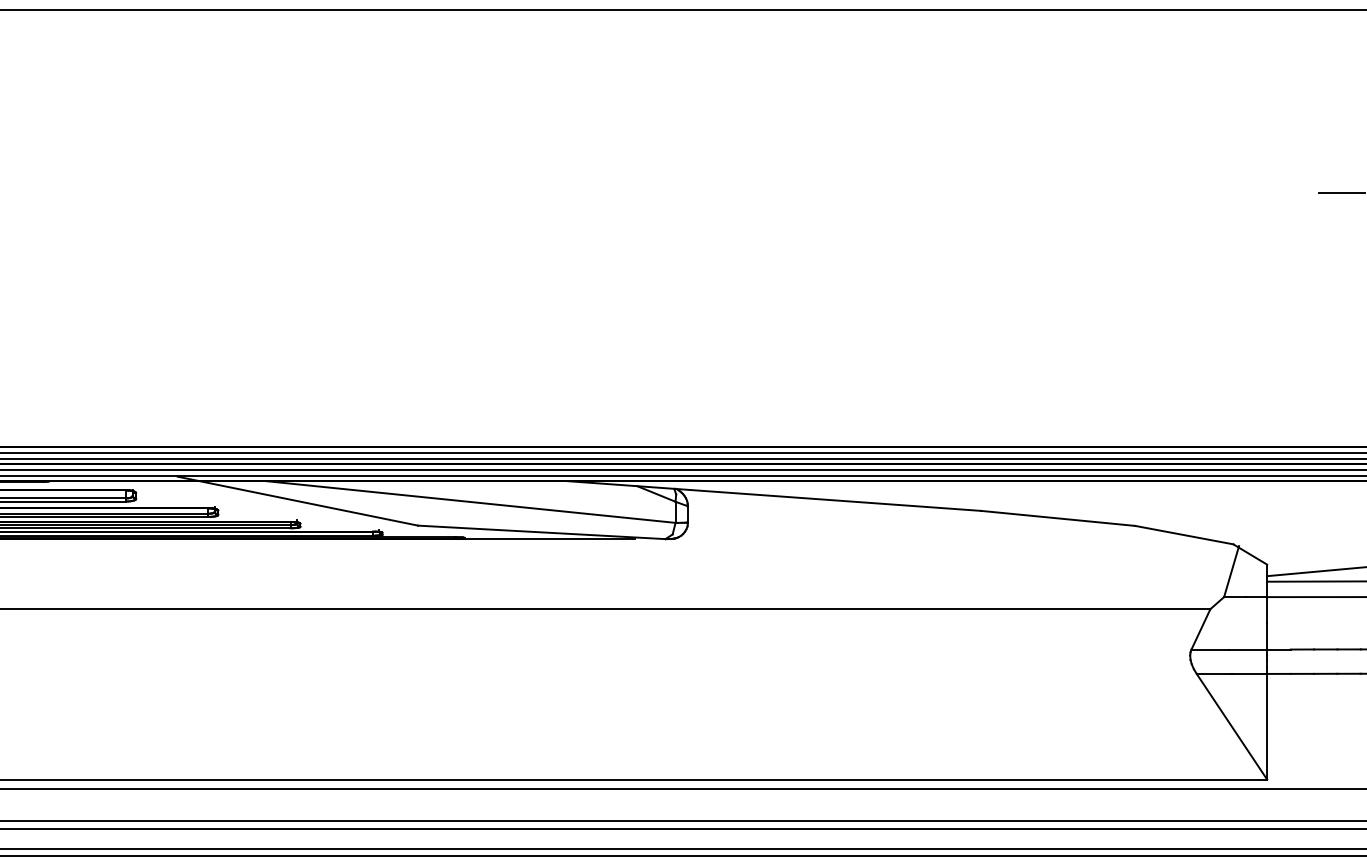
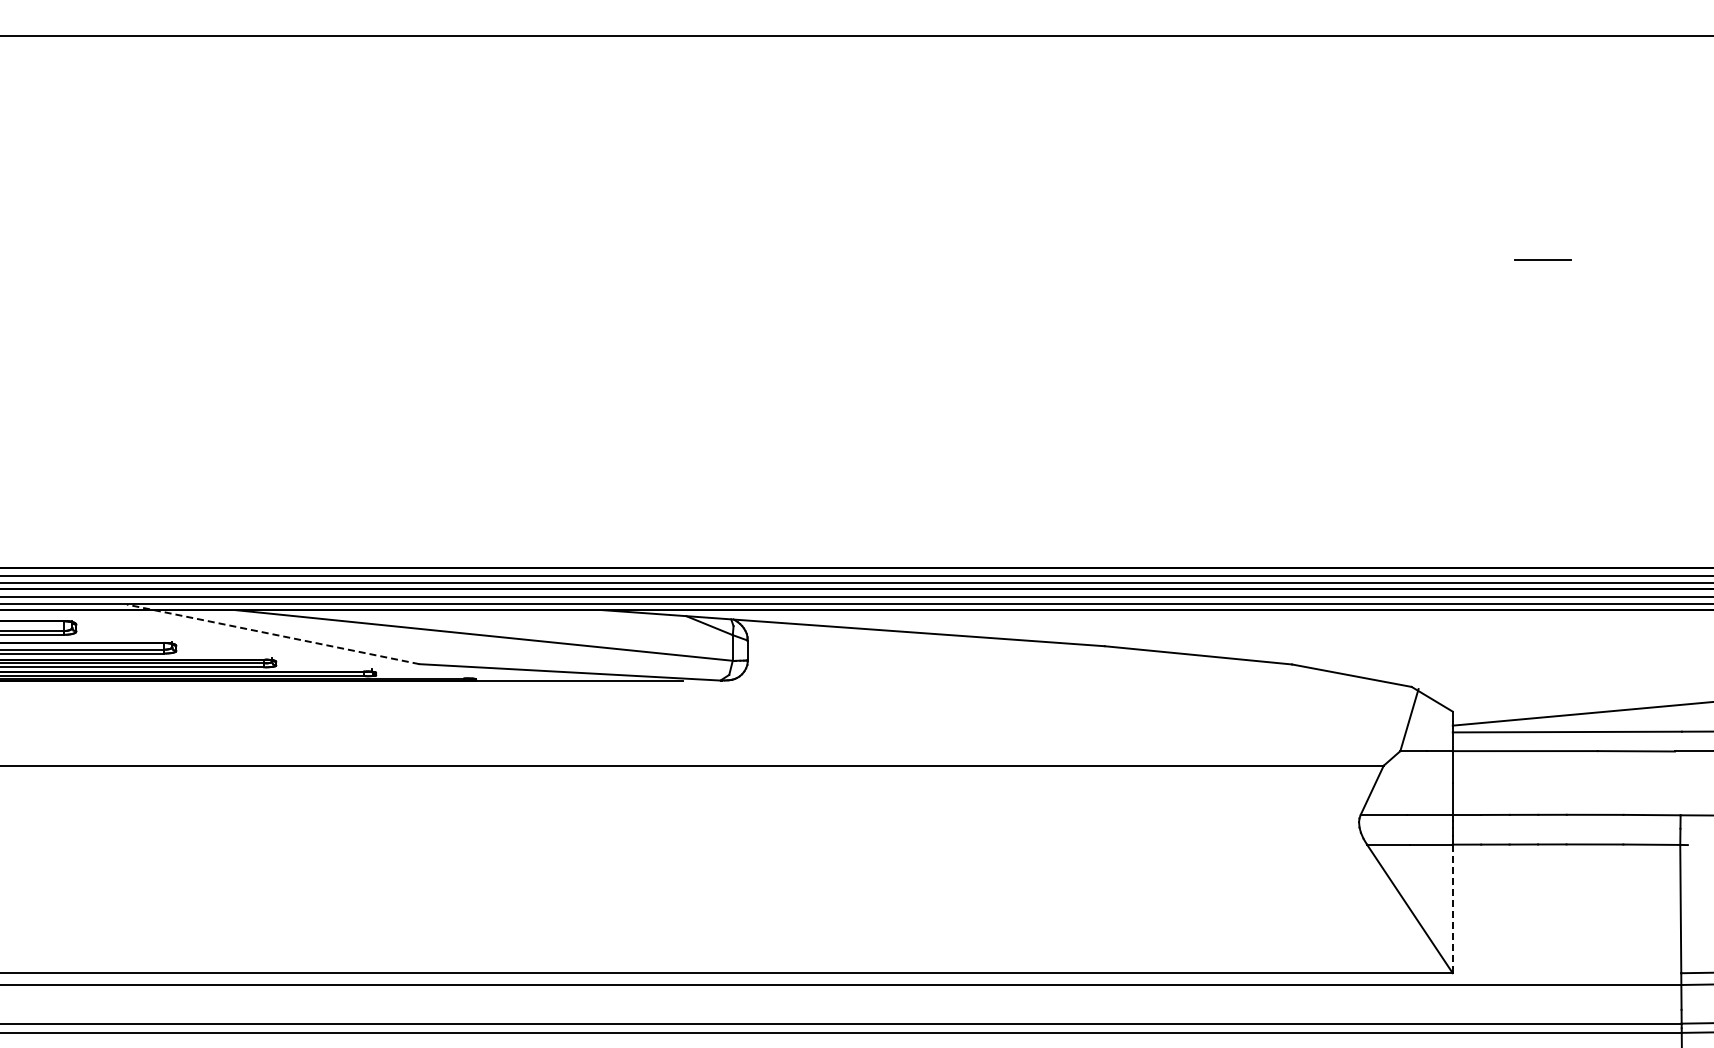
line: (297, 501) -> (272, 634), solid -> dashed
line: (1266, 727) -> (1452, 909), solid -> dashed

